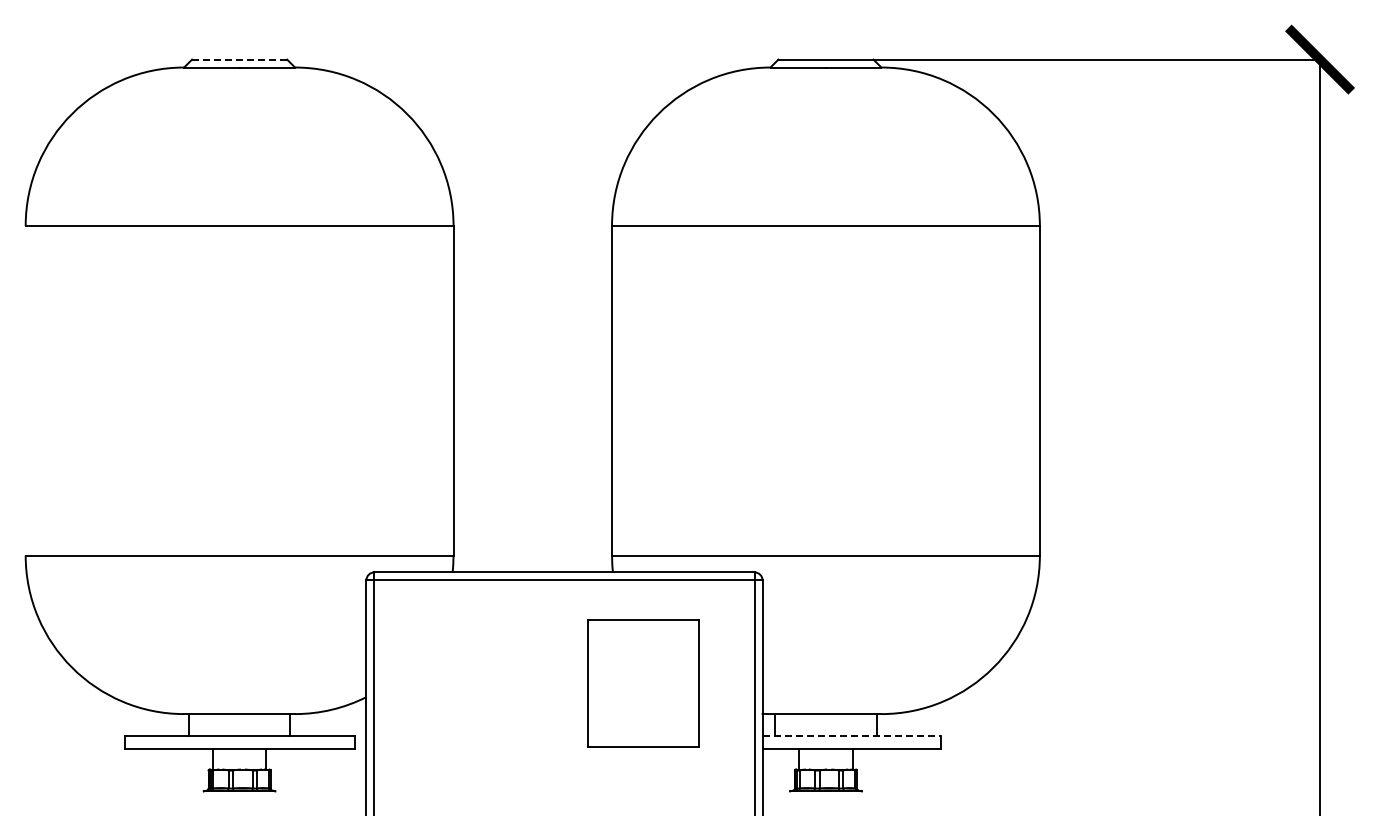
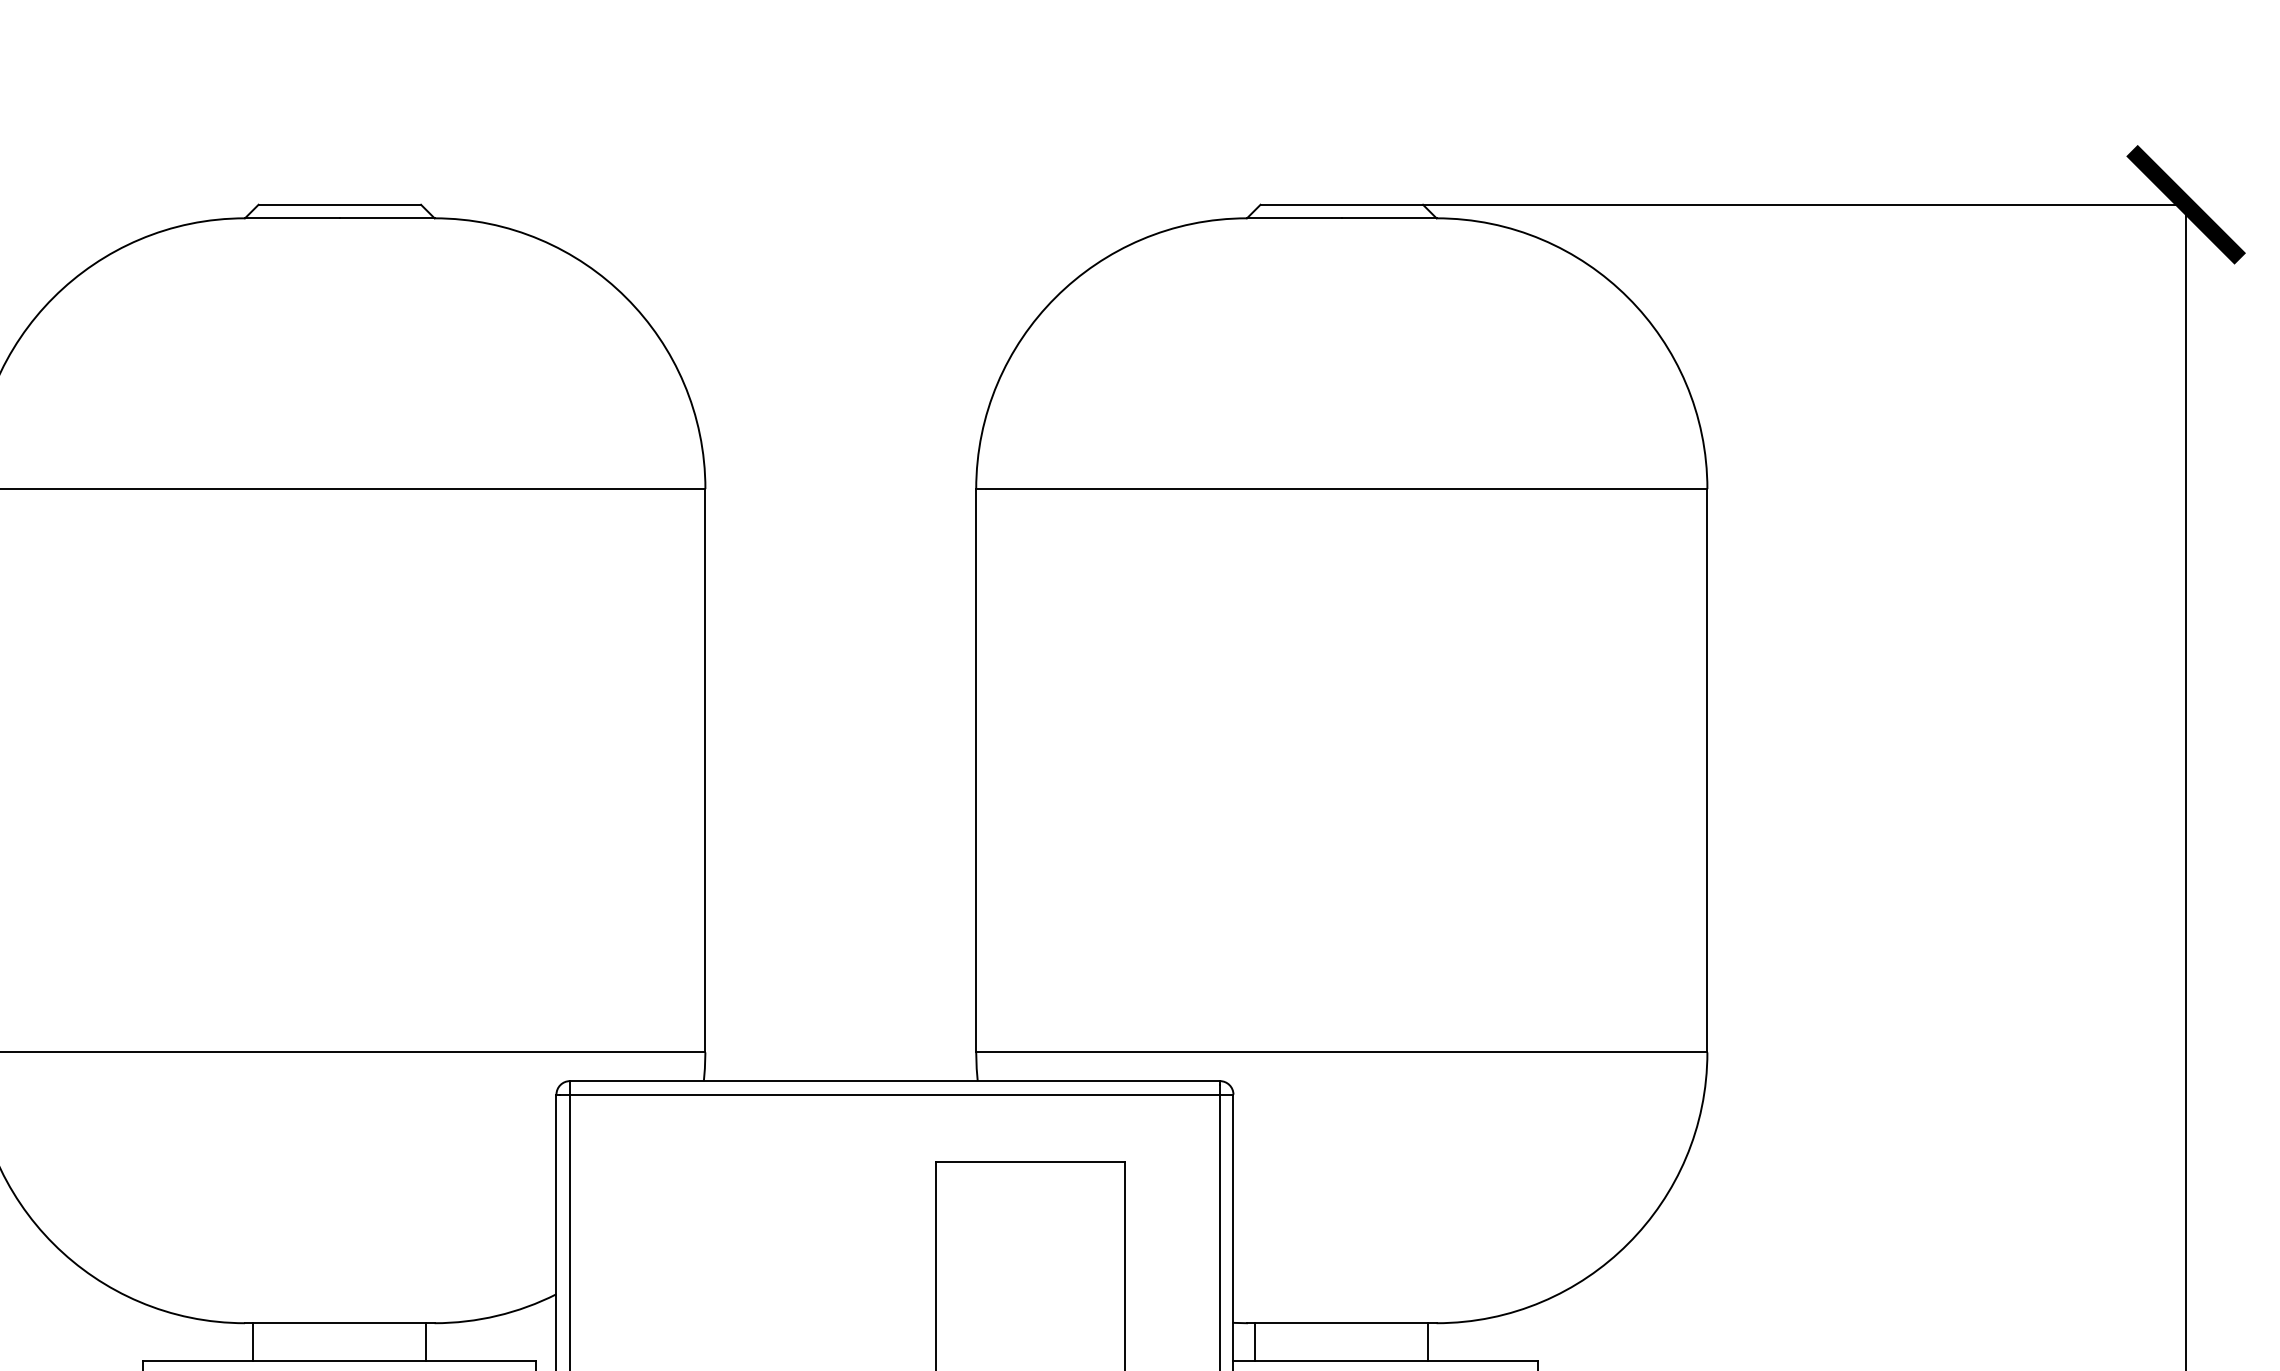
line: (239, 59) -> (339, 204), dashed -> solid
line: (852, 736) -> (1387, 1361), dashed -> solid

